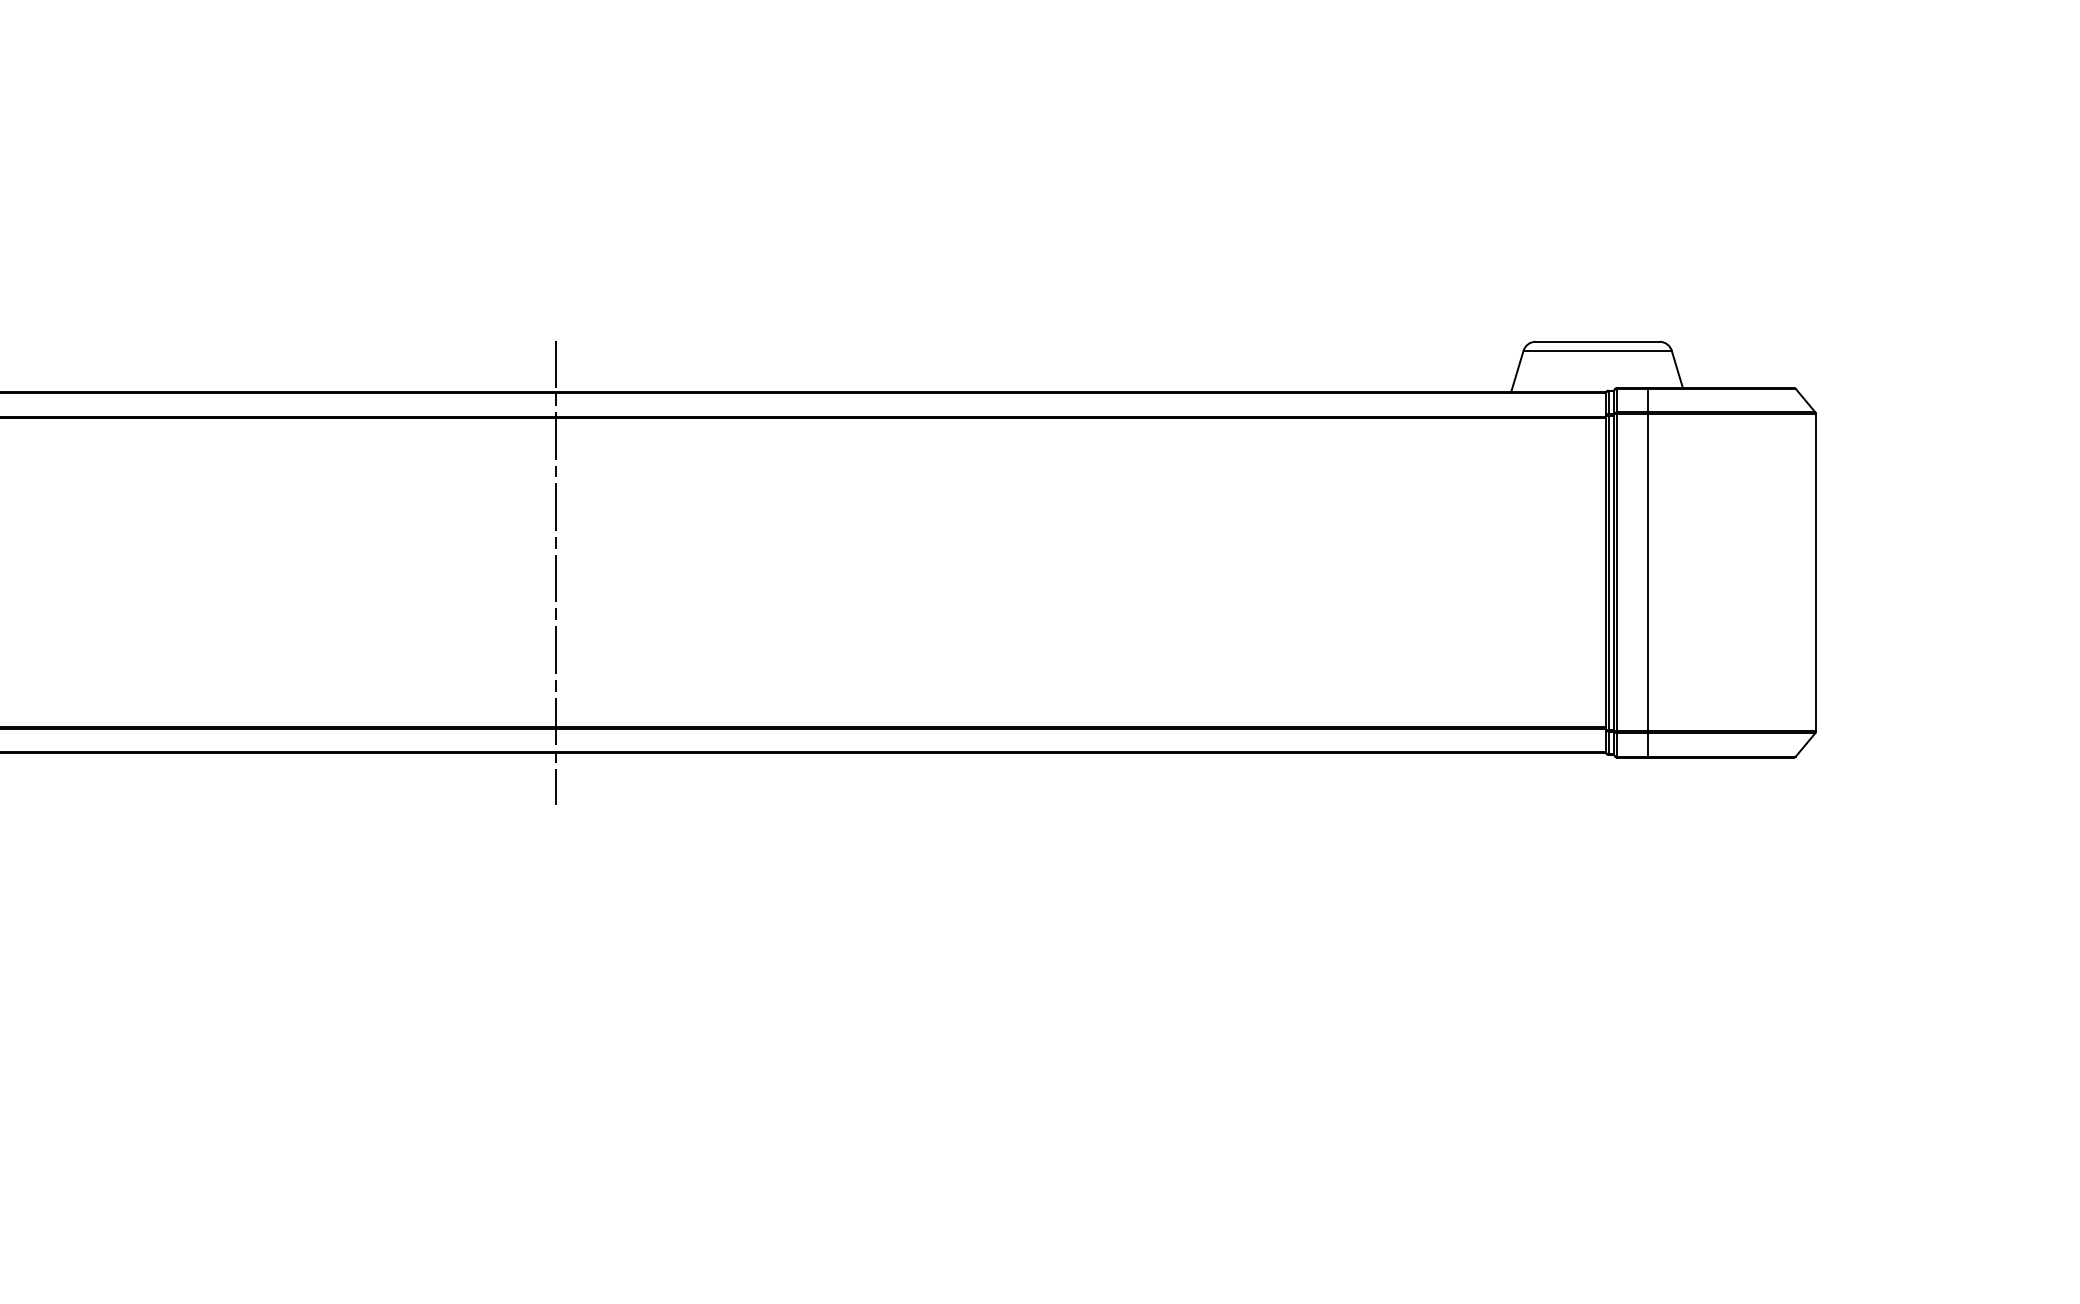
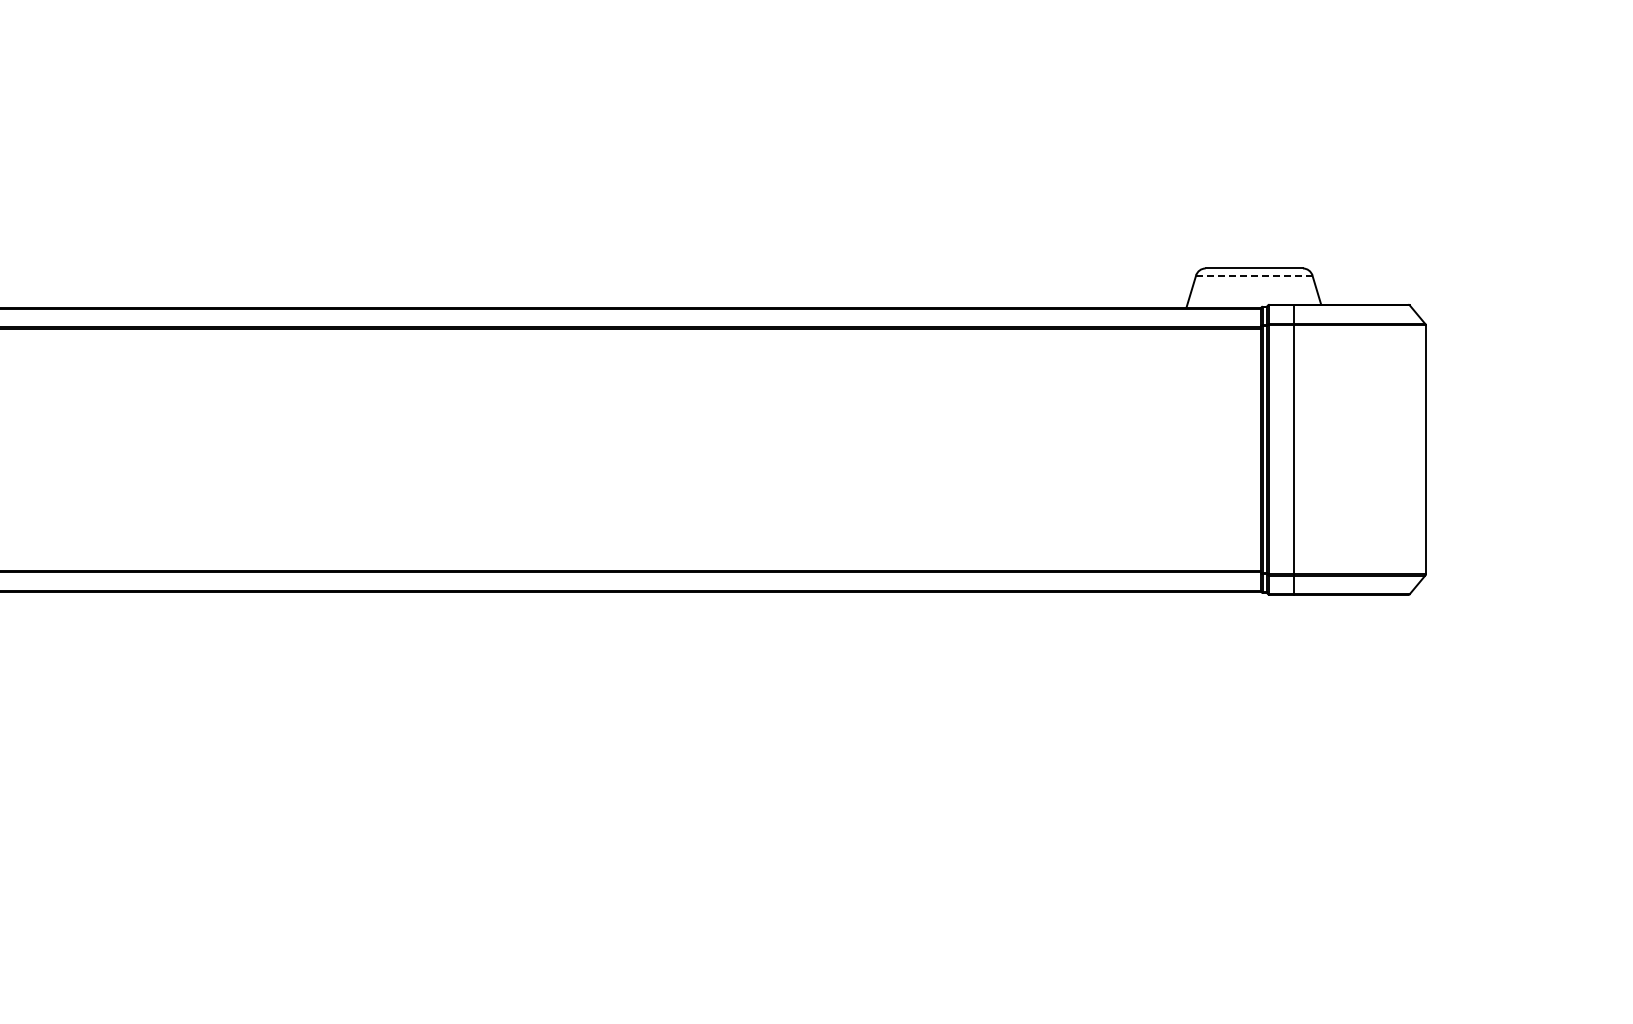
line: (1597, 350) -> (1254, 275), solid -> dashed
line: (555, 572) -> (436, 449), removed

